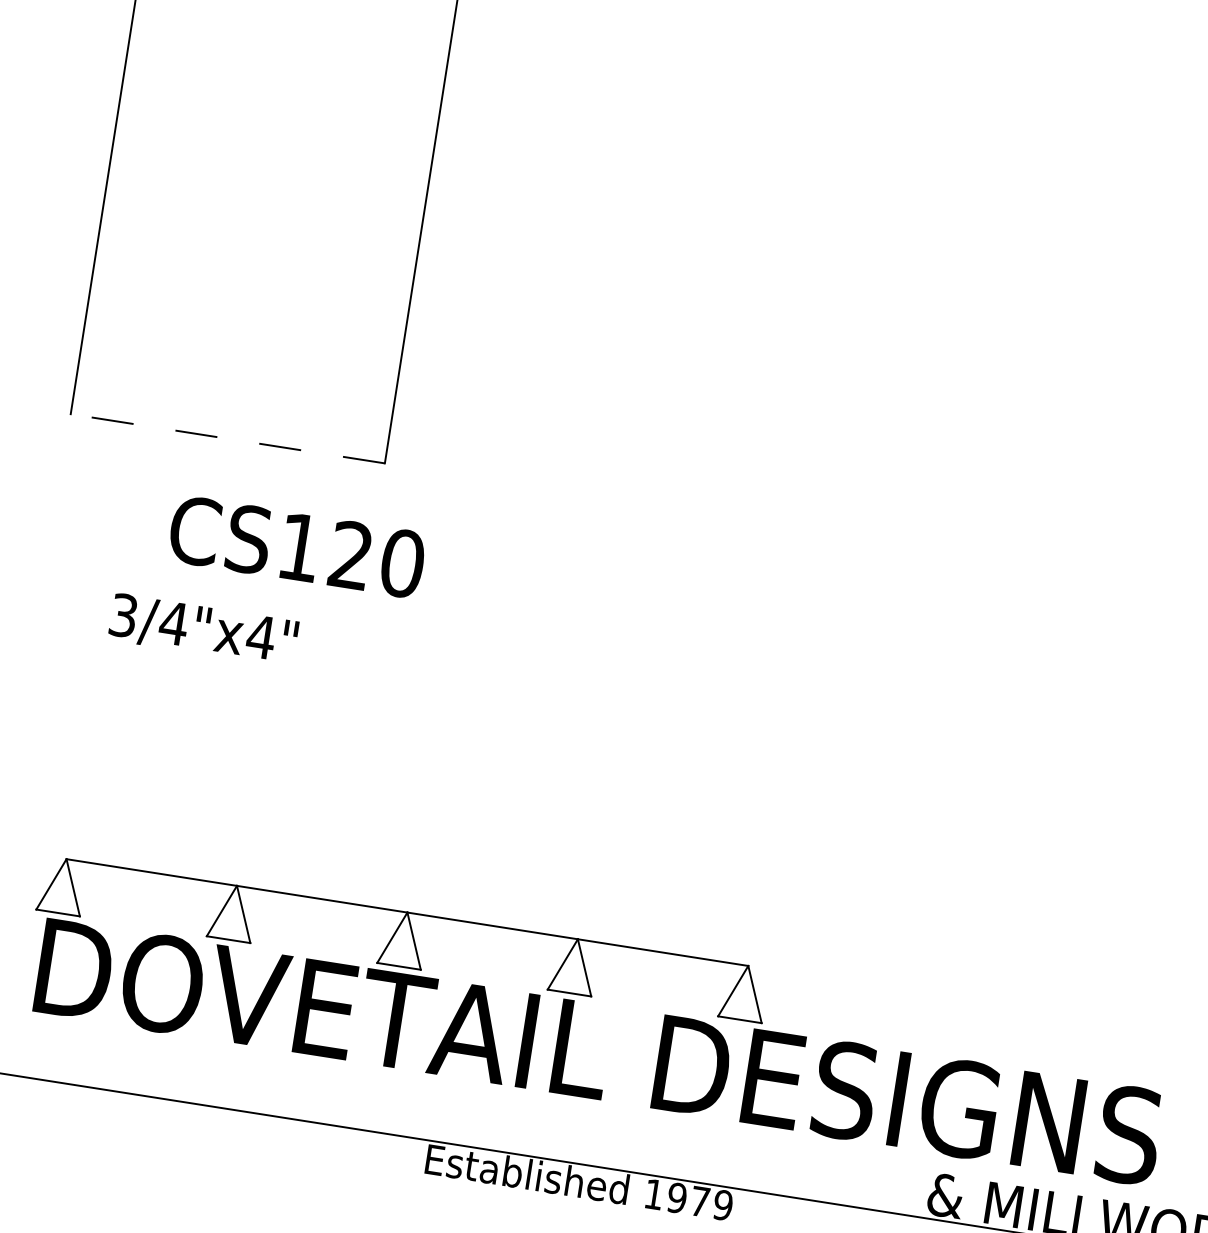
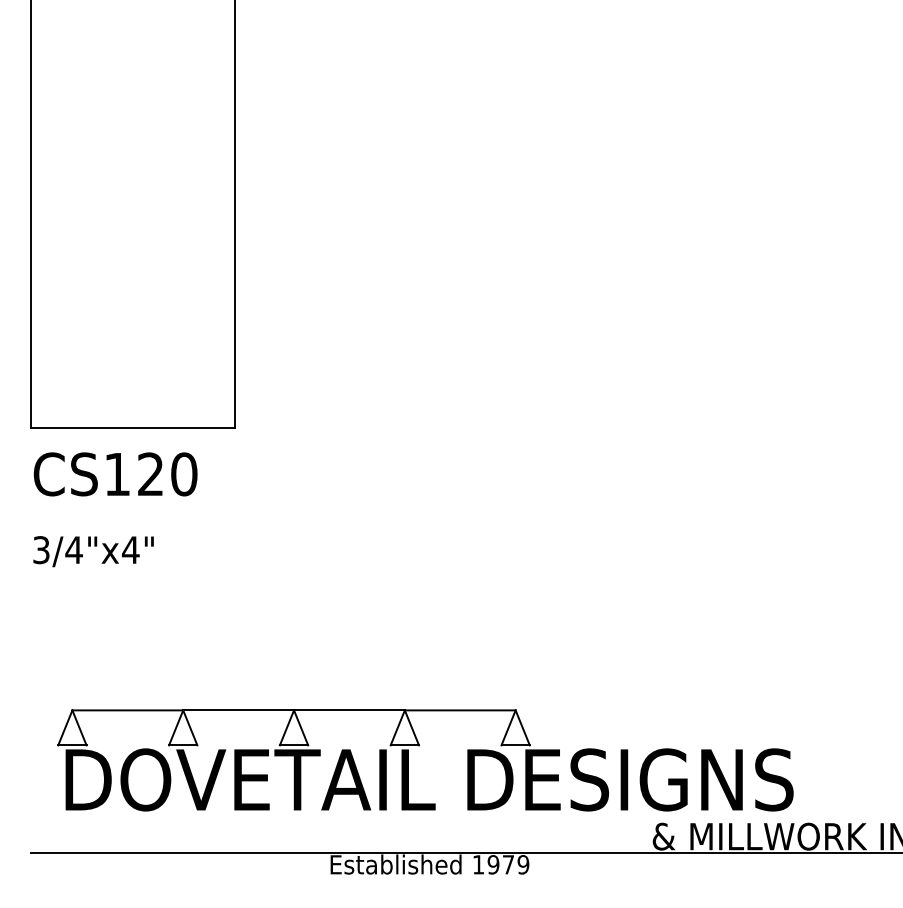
line: (227, 438) -> (132, 427), dashed -> solid
text: (296, 547) -> (115, 474), moved
text: (203, 630) -> (93, 551), moved

